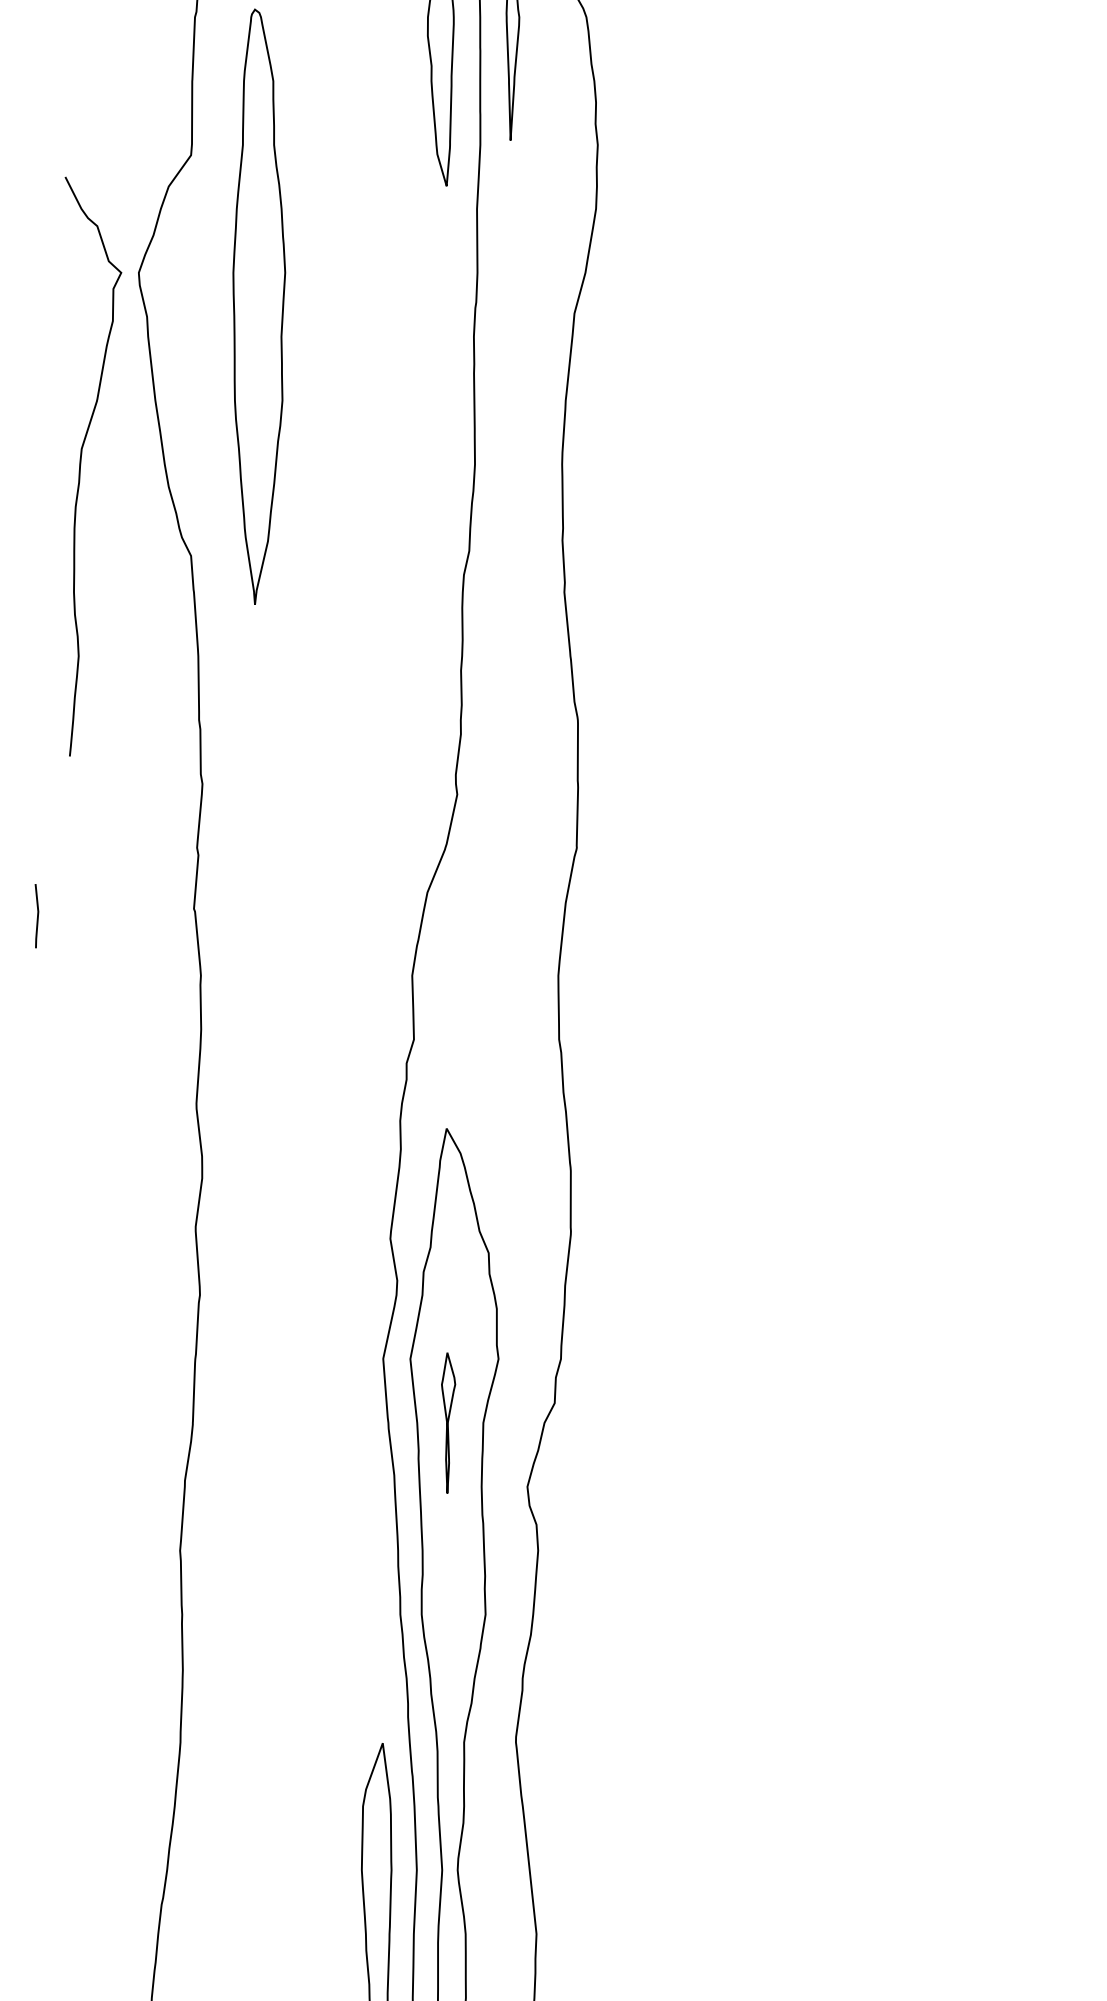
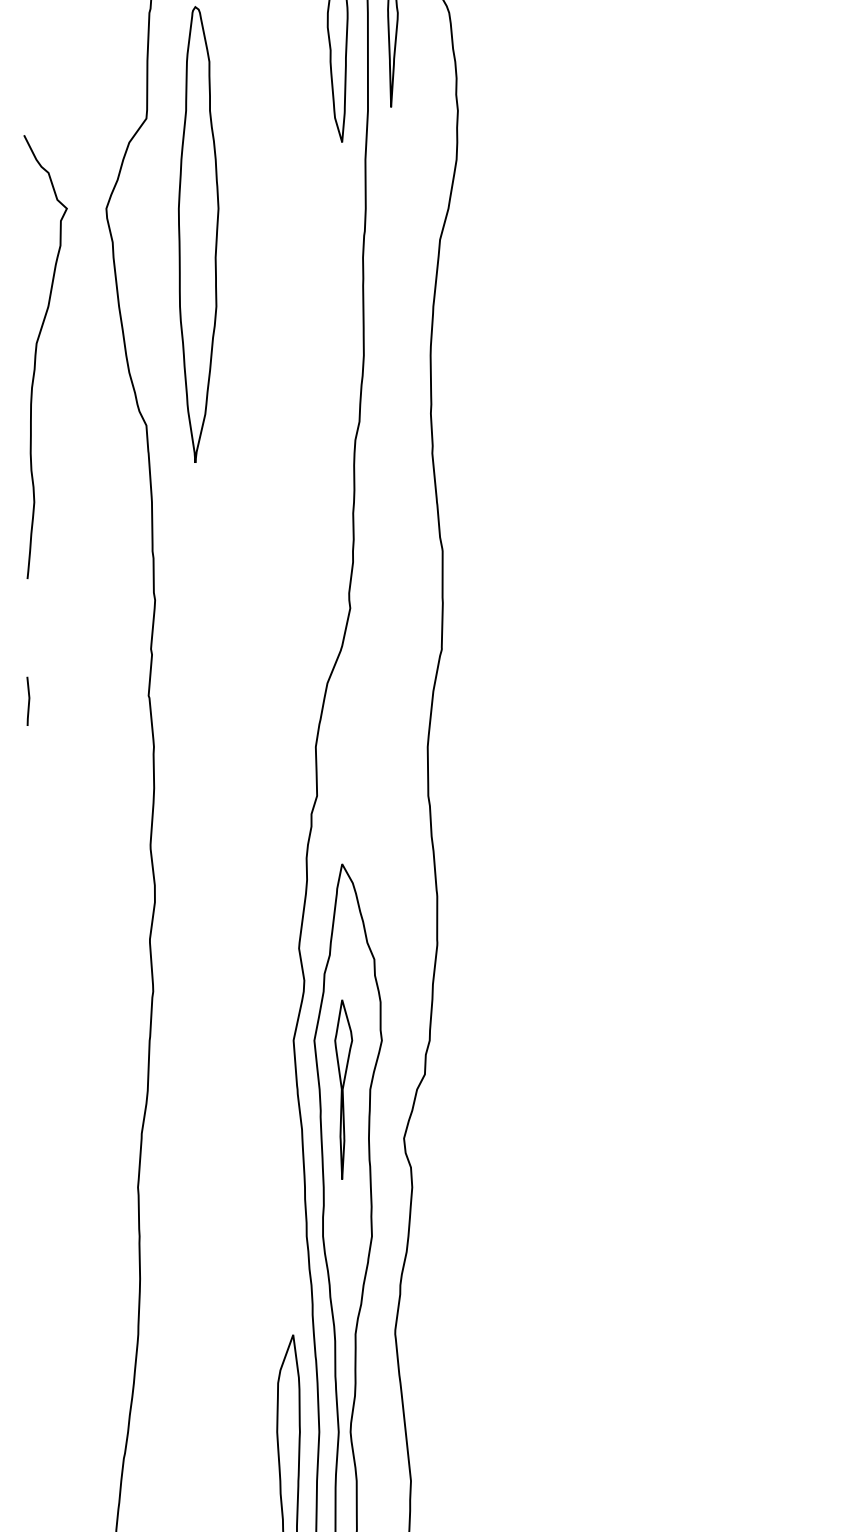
curve: (81, 464) -> (36, 355), moved
part: (448, 1422) -> (343, 1089), size x1.67

